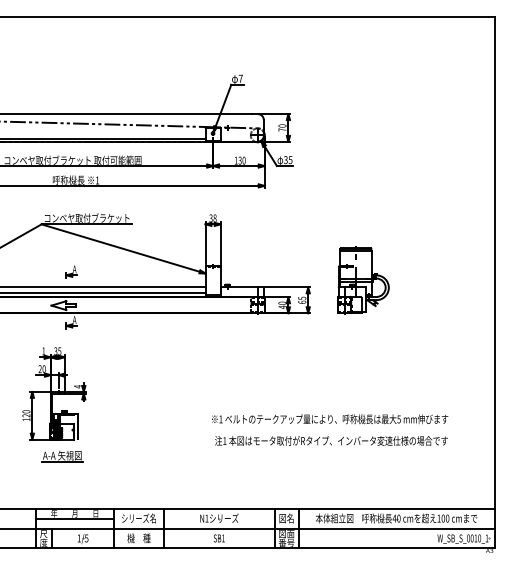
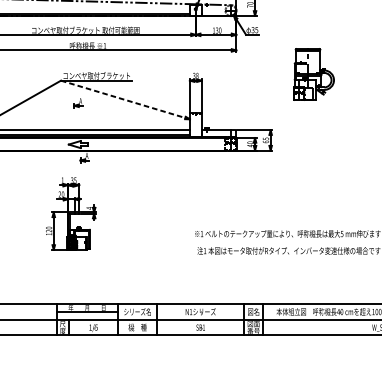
line: (123, 248) -> (125, 99), solid -> dashed
part: (71, 271) -> (78, 102), moved
part: (363, 280) -> (314, 74), moved
part: (62, 456) -> (77, 263), removed

